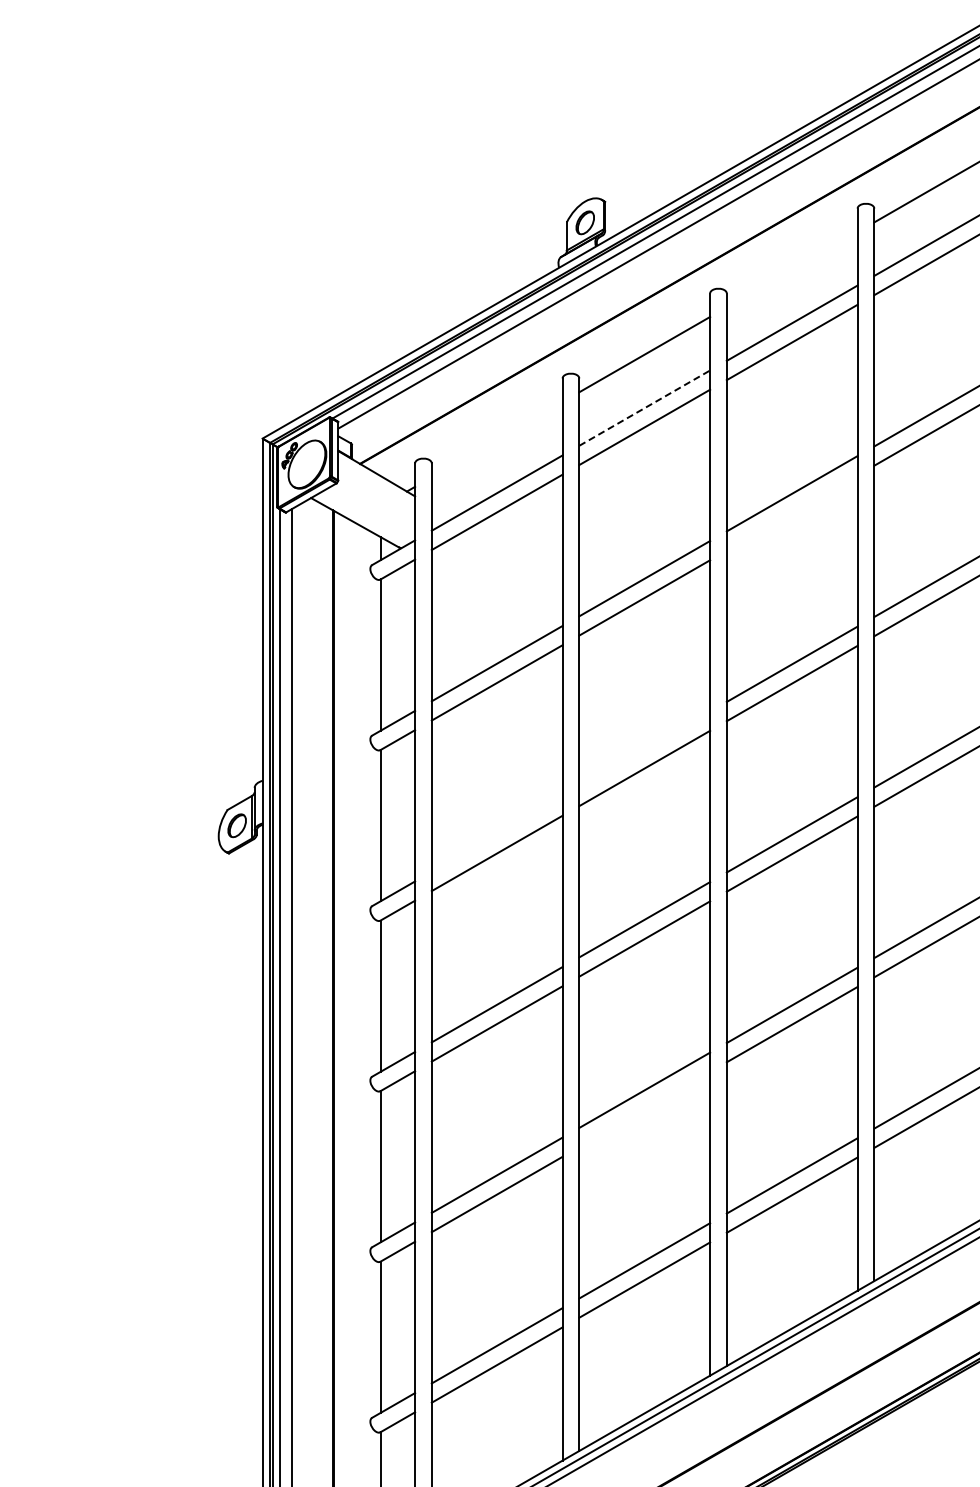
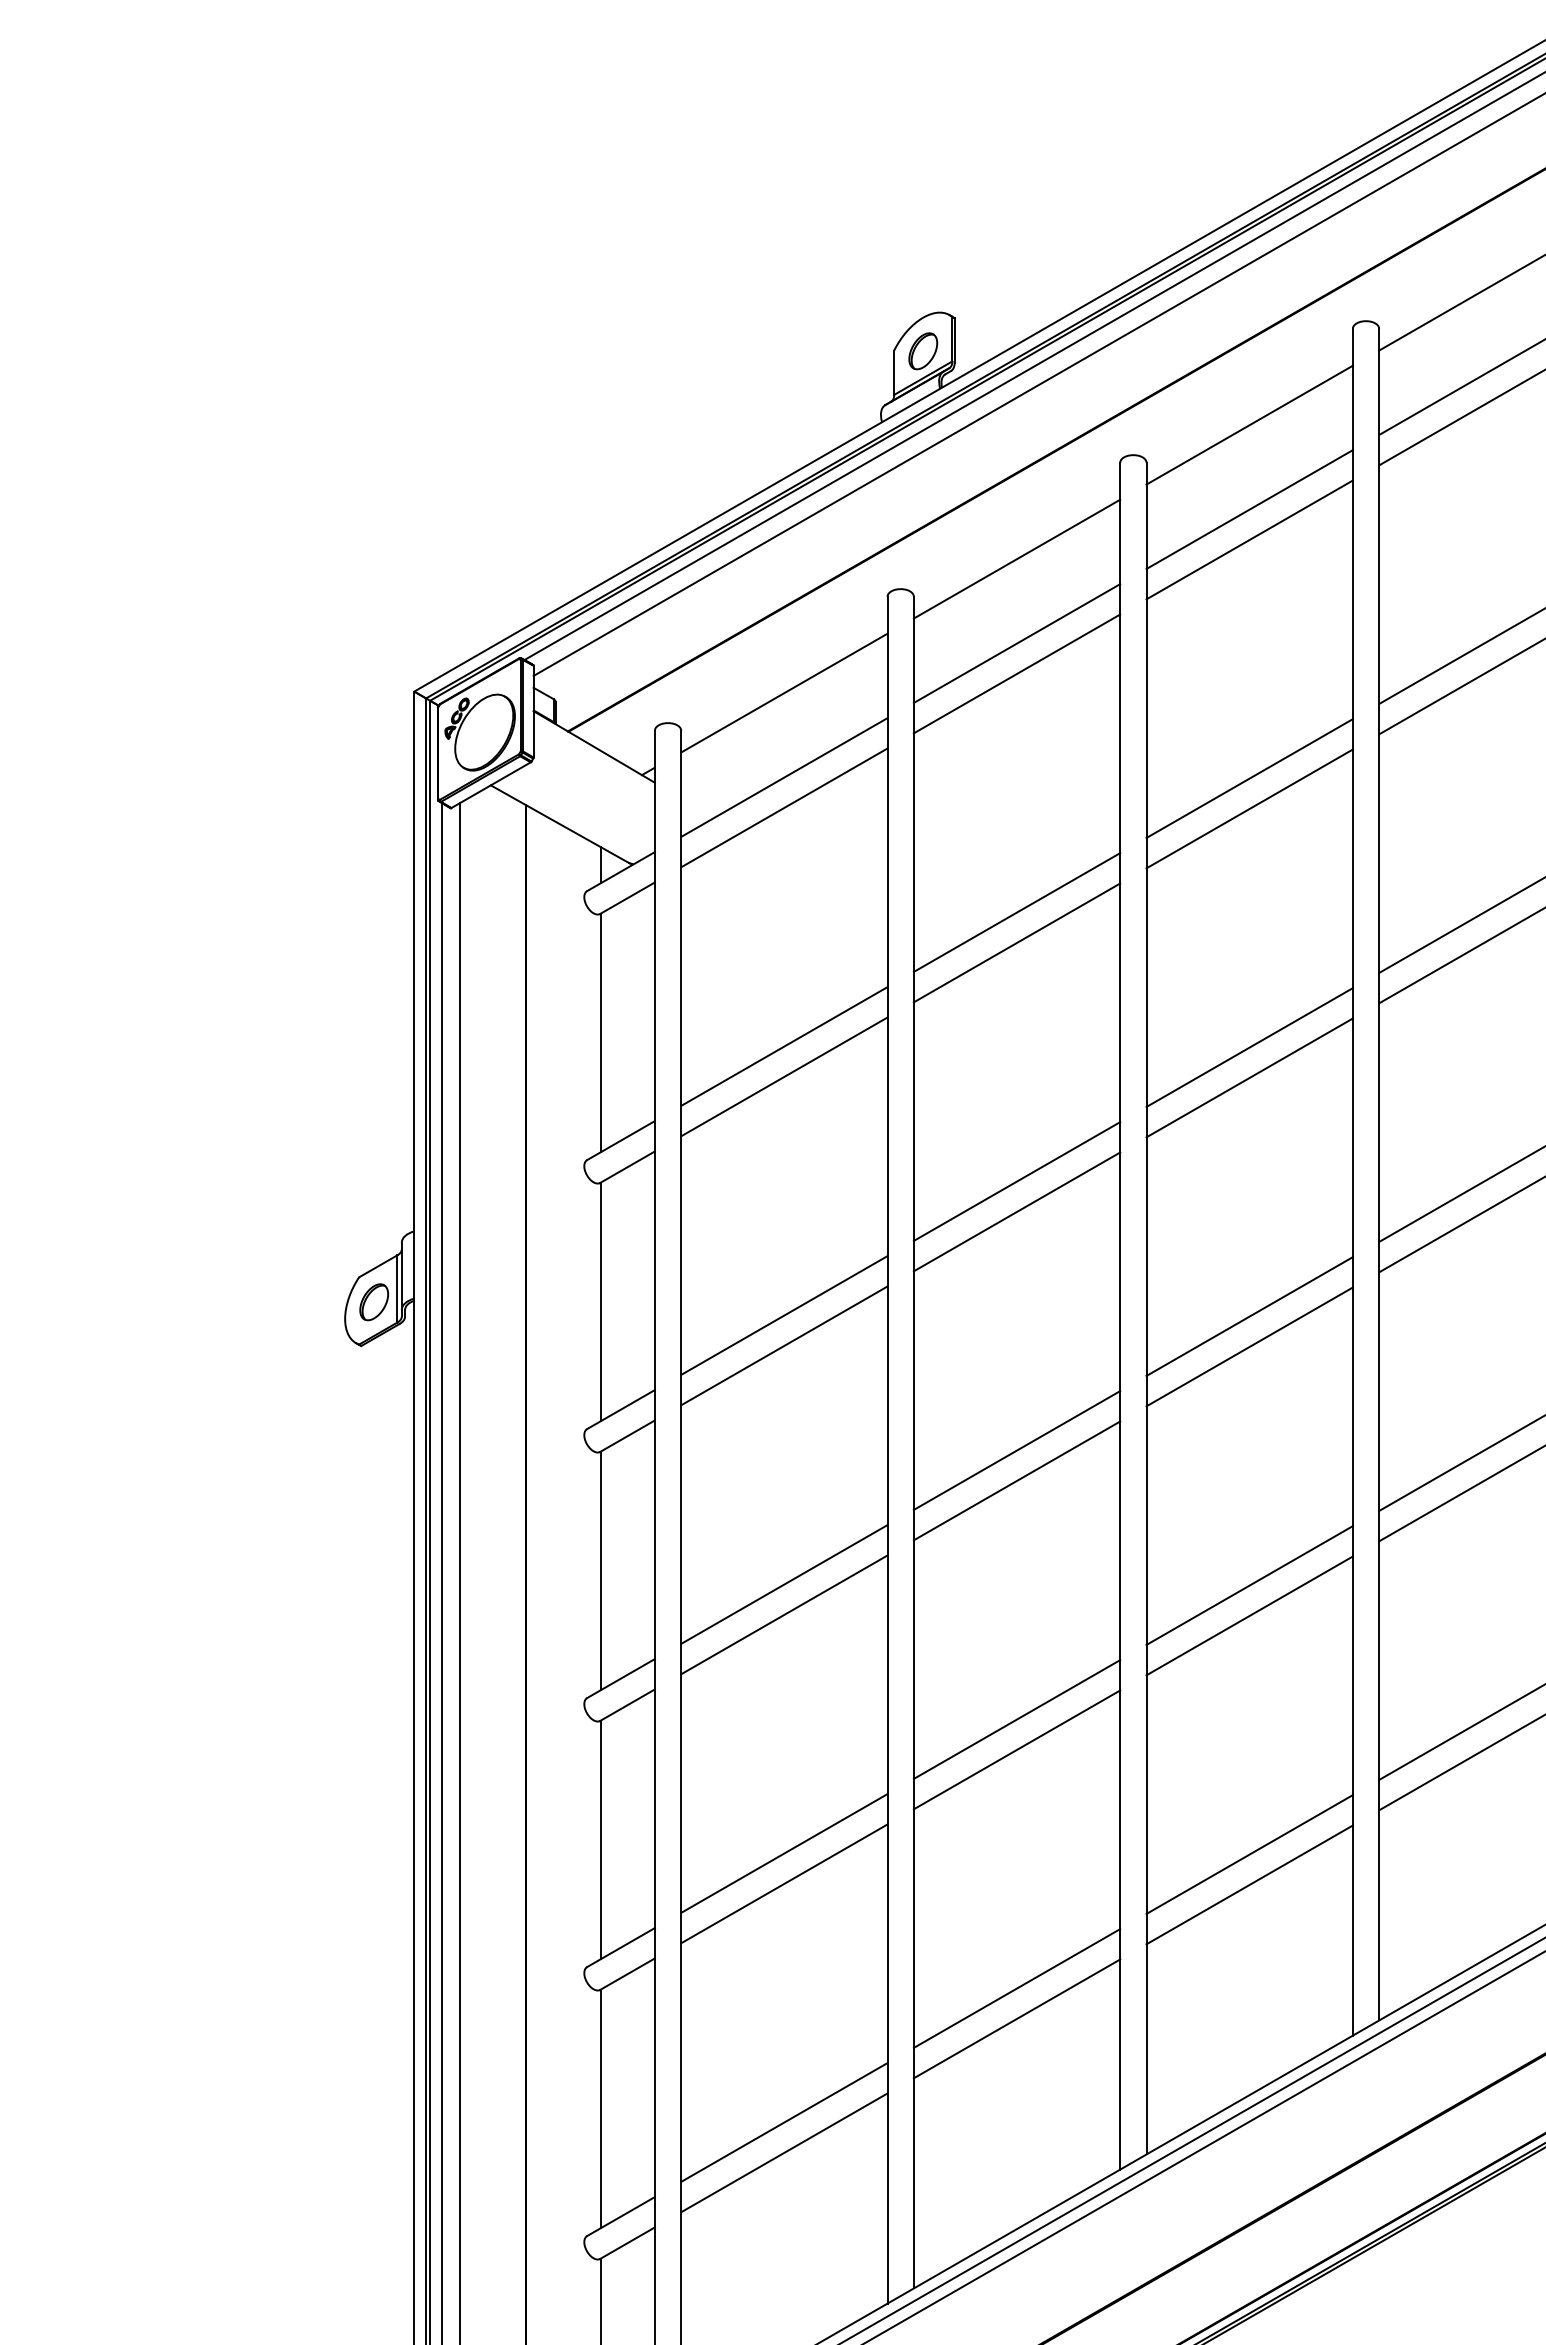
line: (791, 269) -> (1248, 424), added
line: (645, 407) -> (1018, 642), dashed -> solid
line: (496, 439) -> (783, 693), added
line: (791, 512) -> (1248, 808), added
line: (644, 748) -> (1016, 1180), added
line: (496, 833) -> (783, 1314), added
line: (644, 1109) -> (1016, 1749), added

